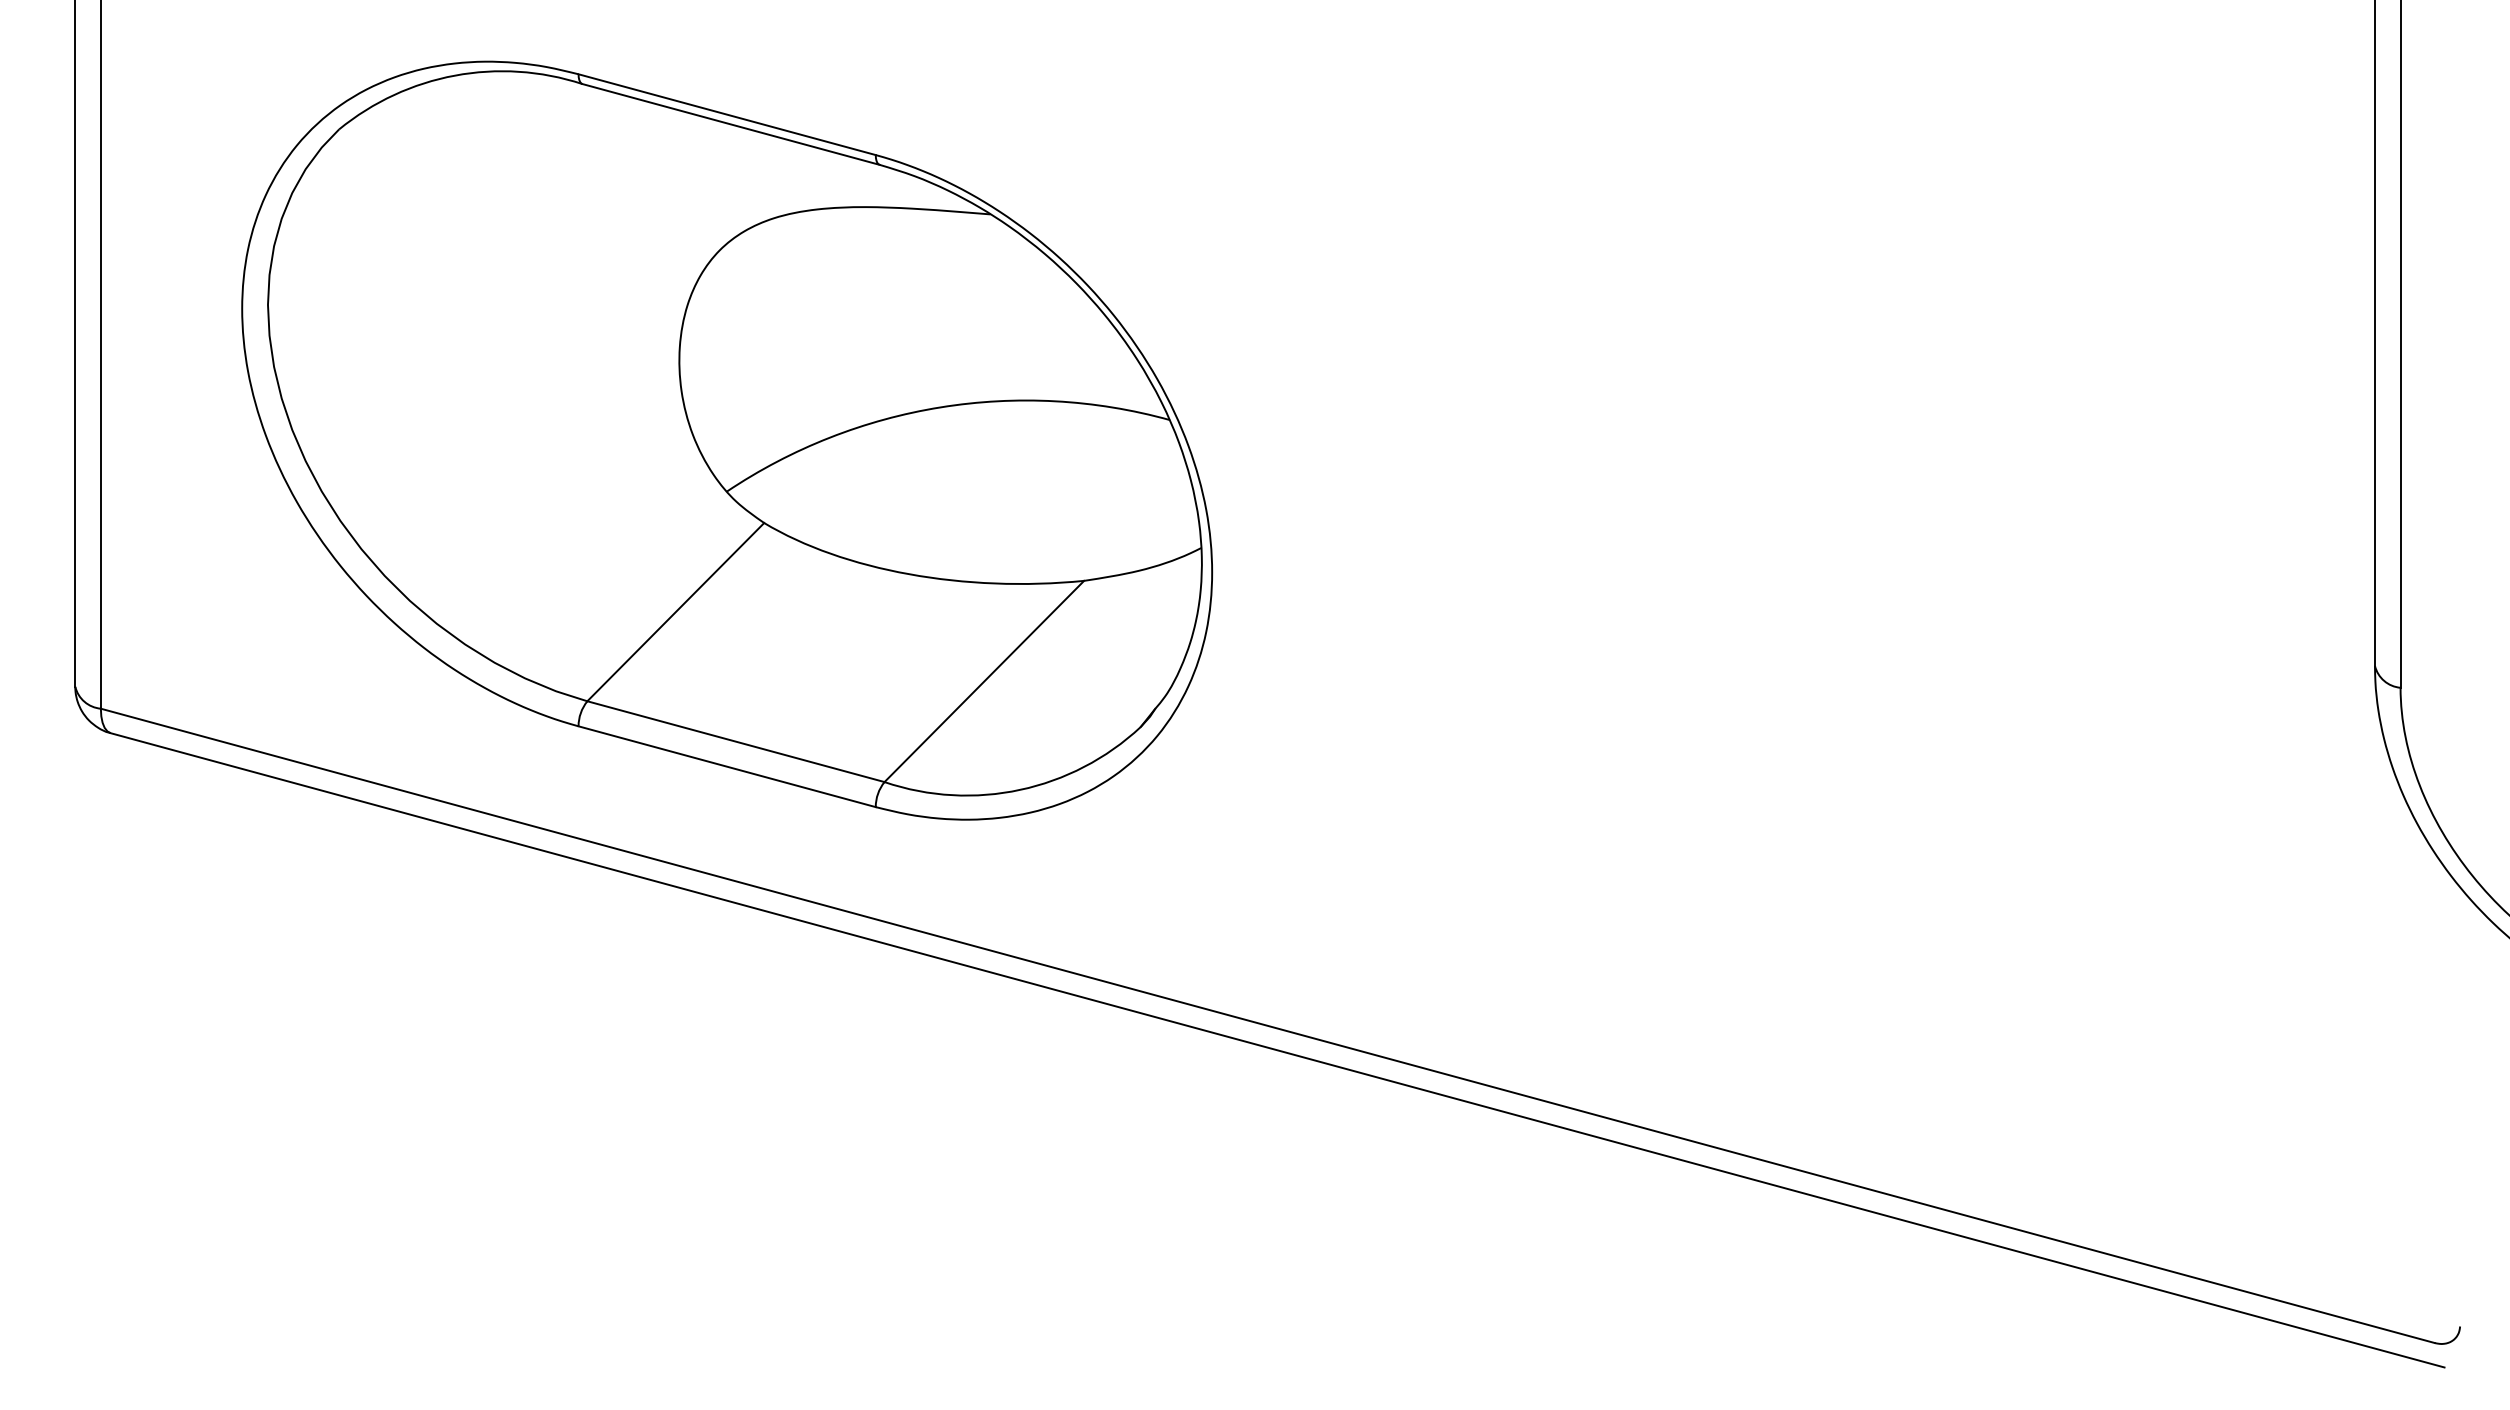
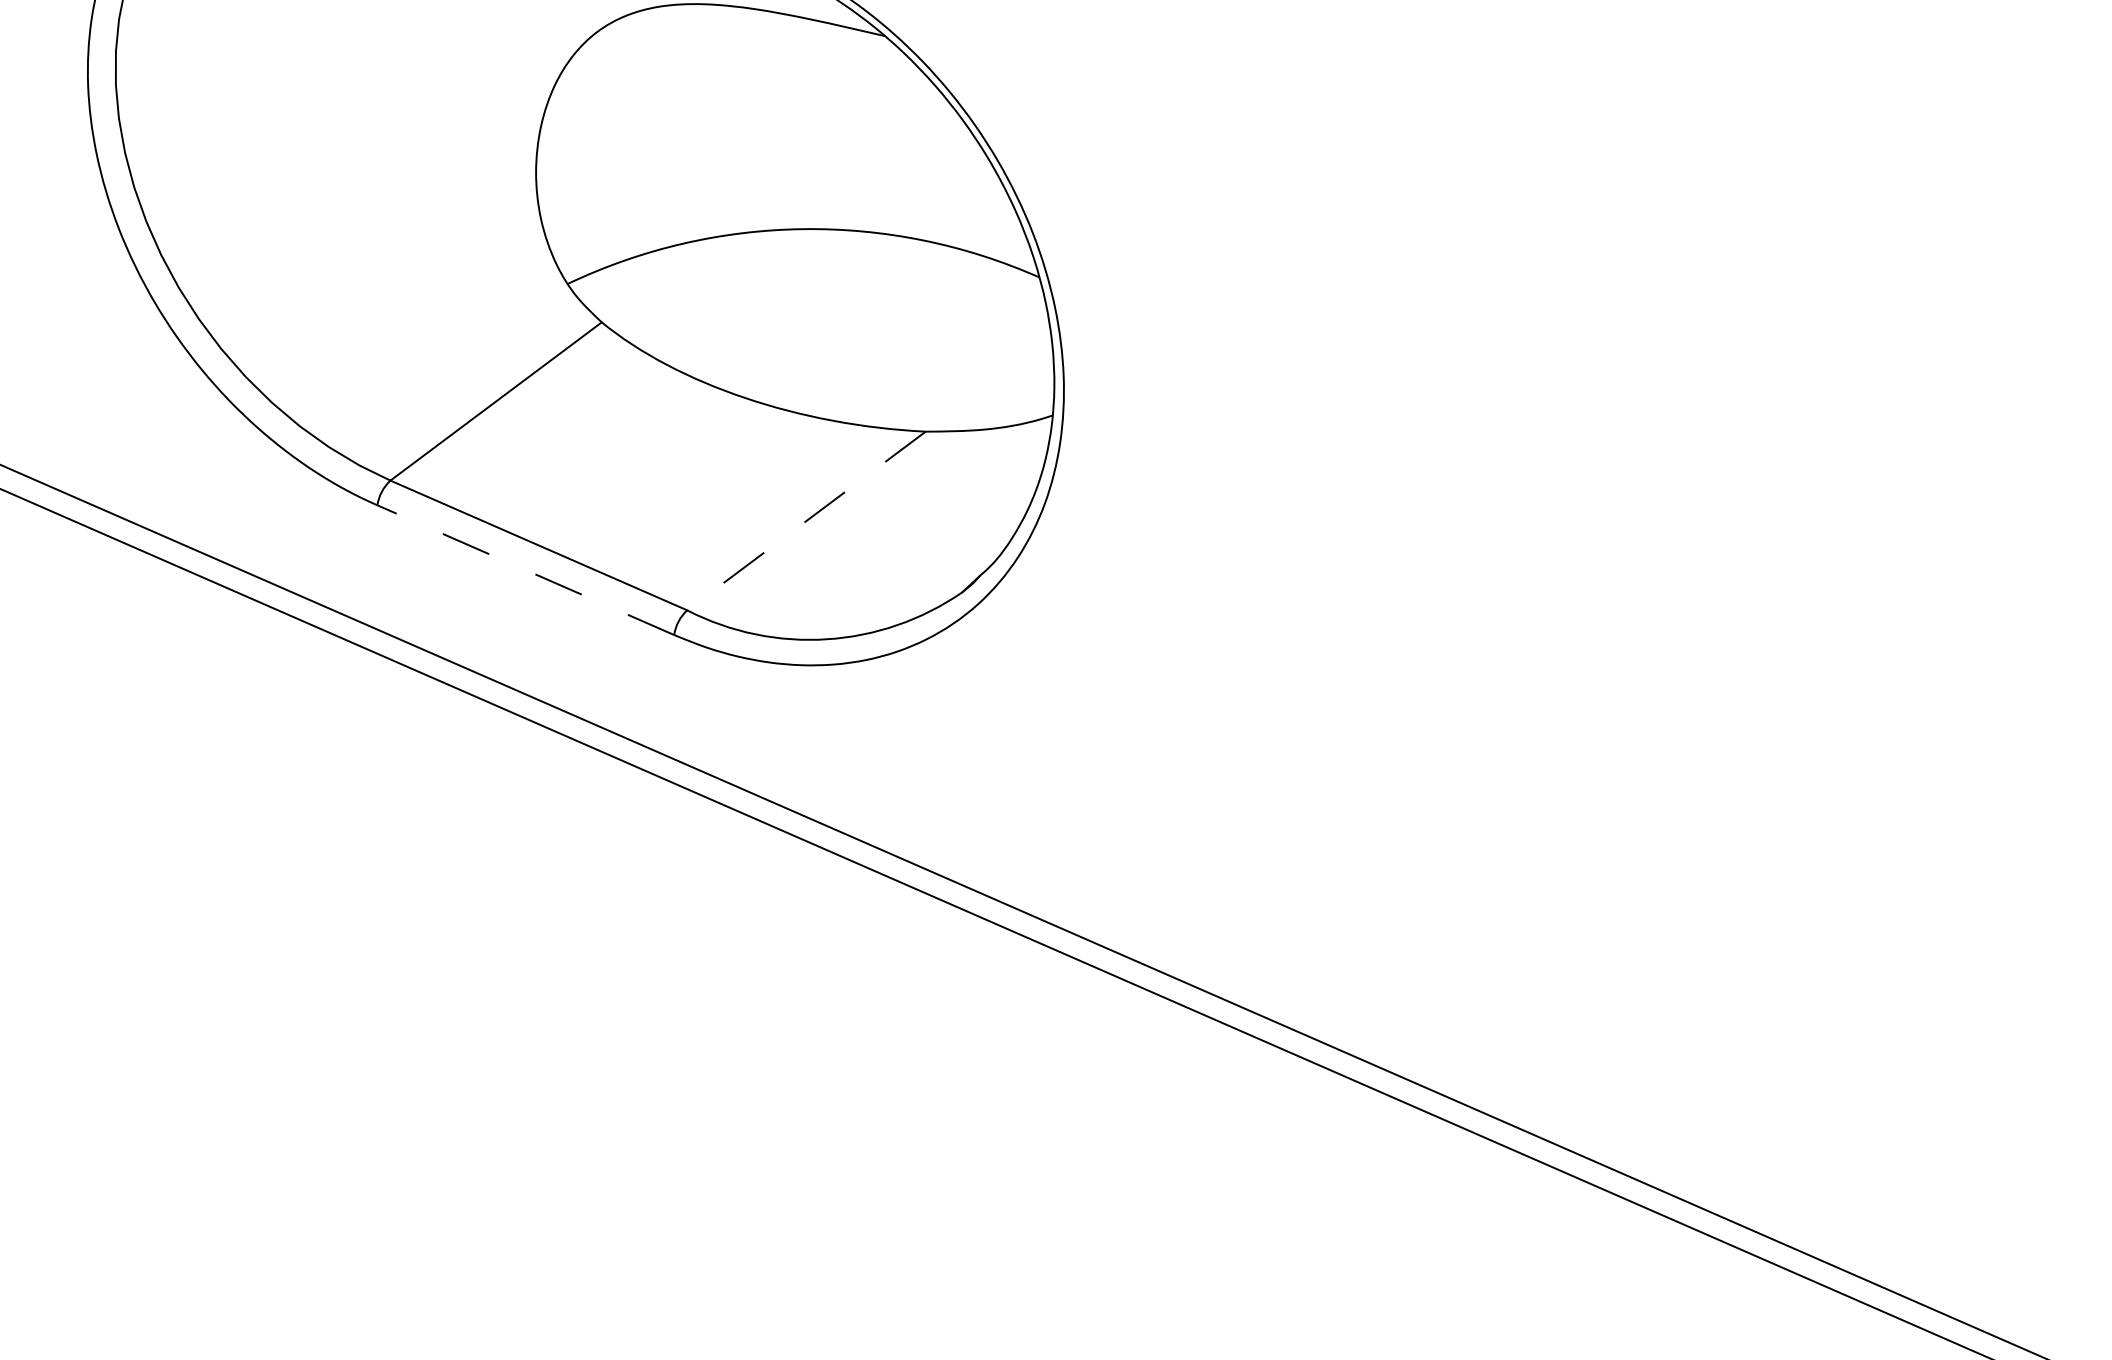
line: (984, 681) -> (806, 521), solid -> dashed
line: (727, 766) -> (526, 569), solid -> dashed

